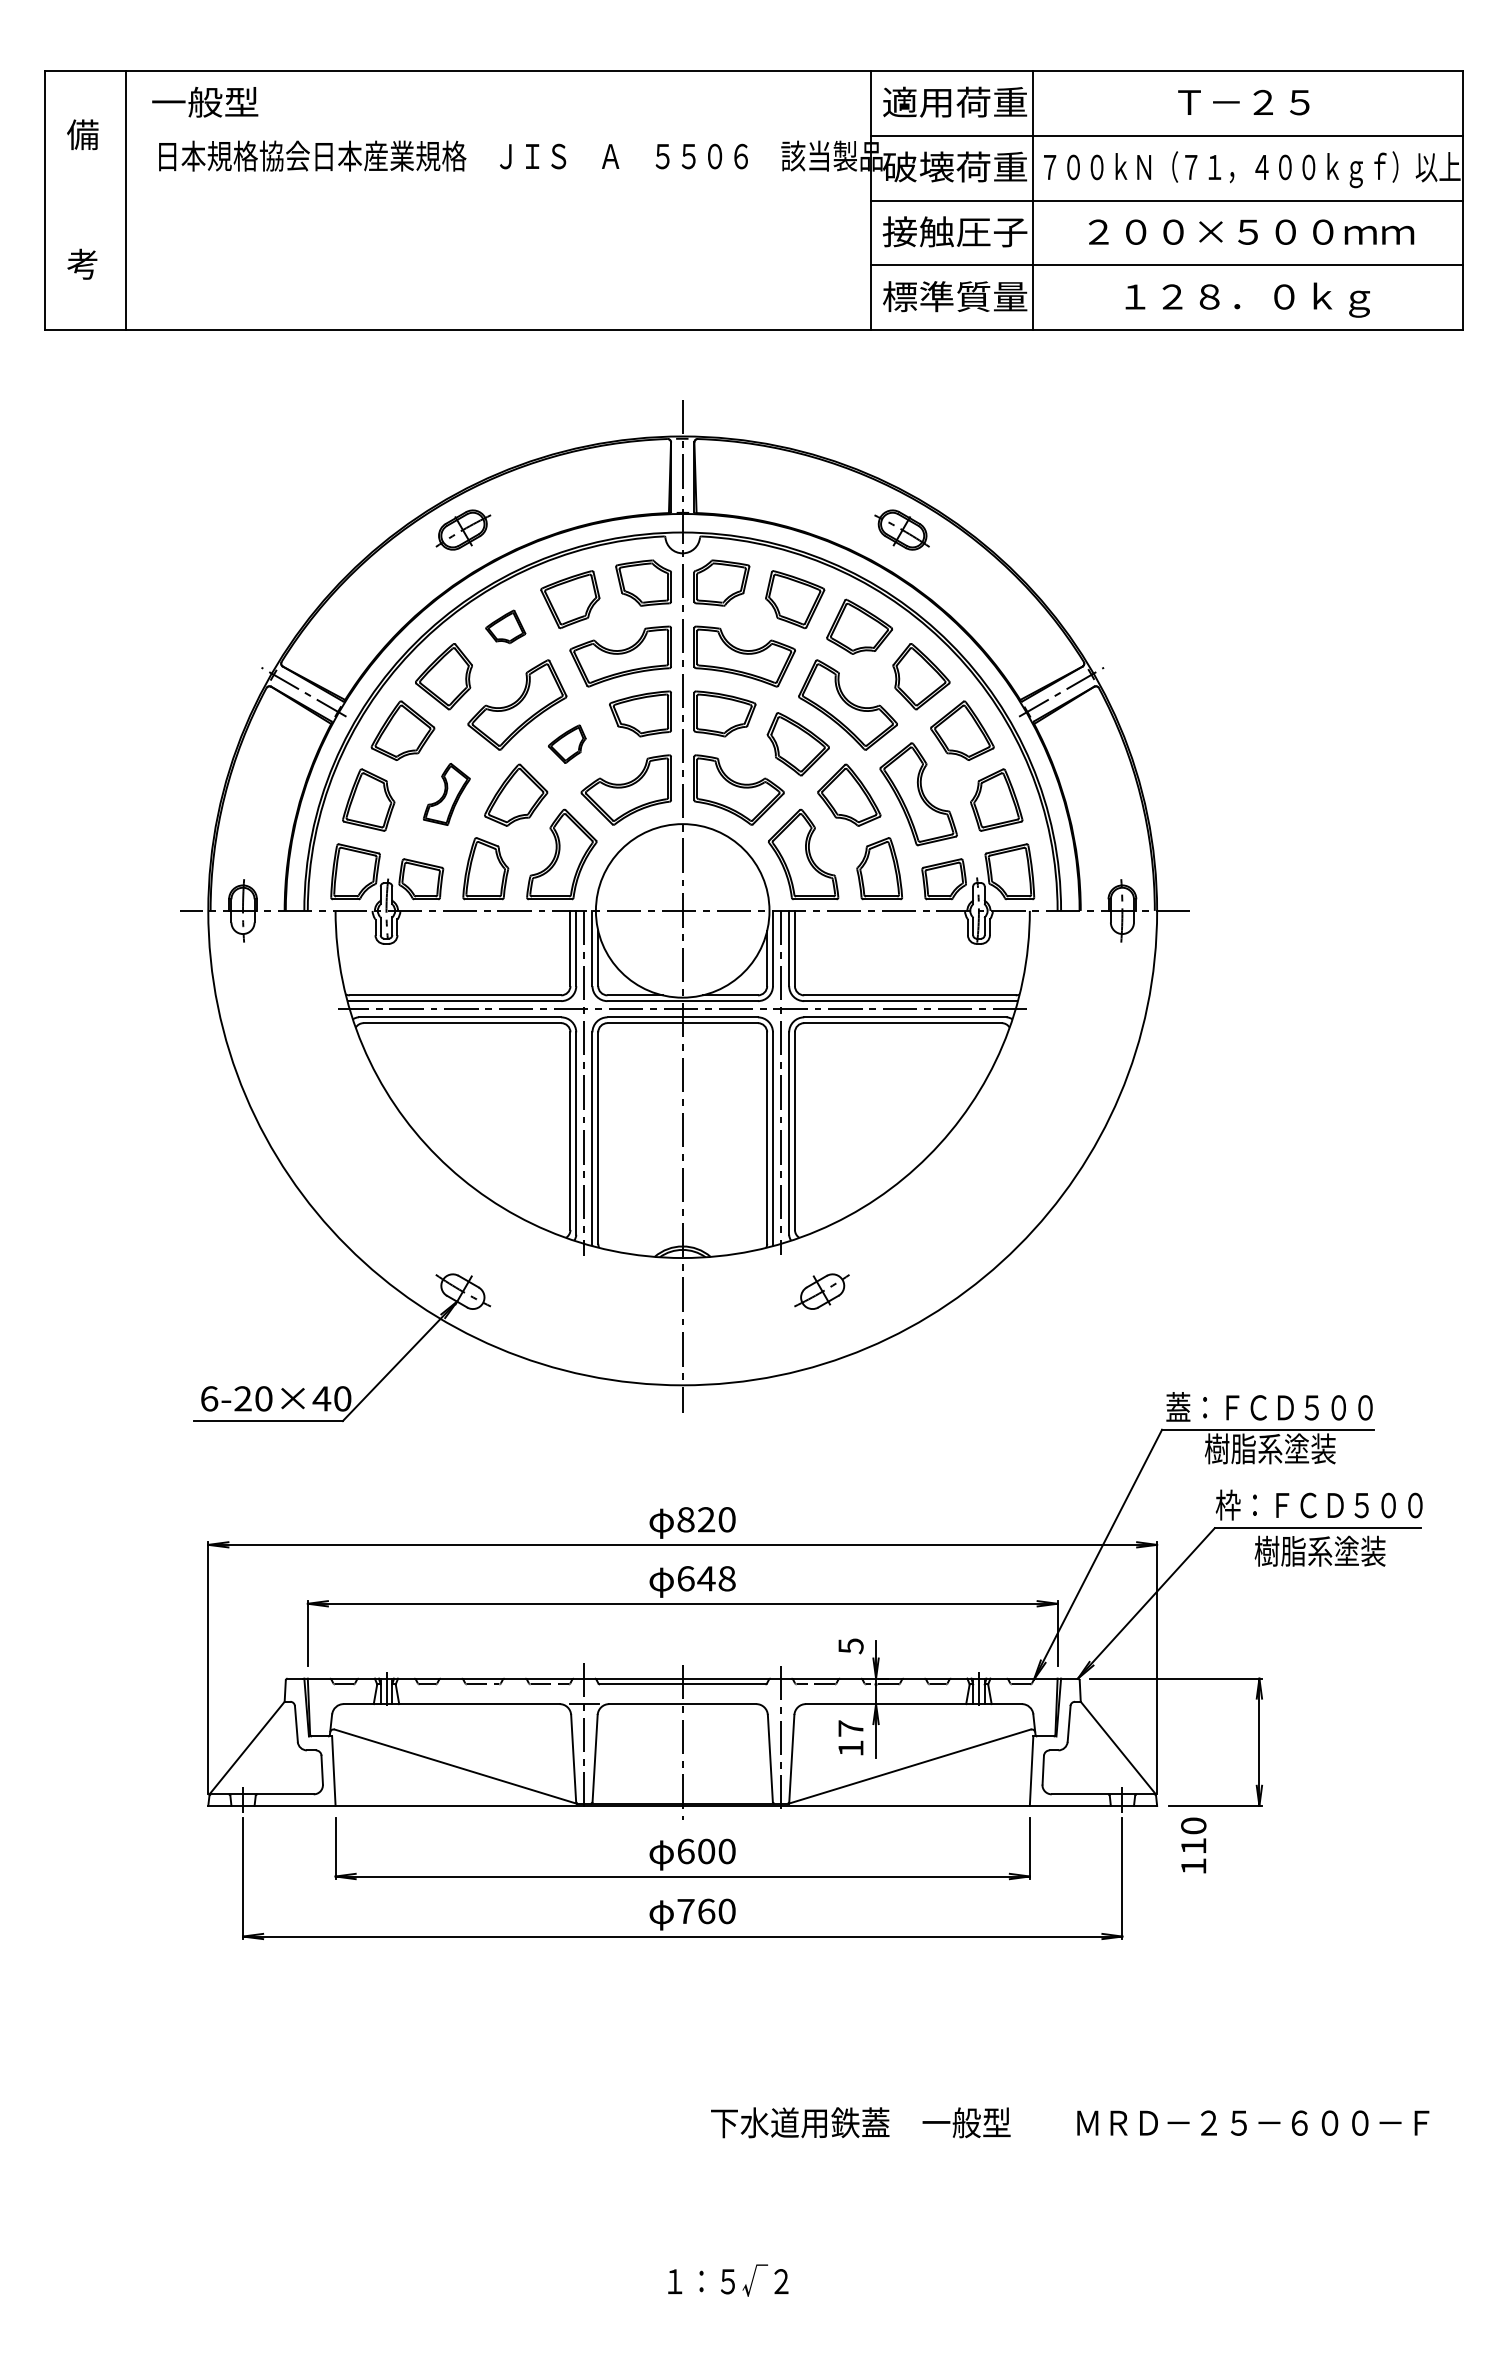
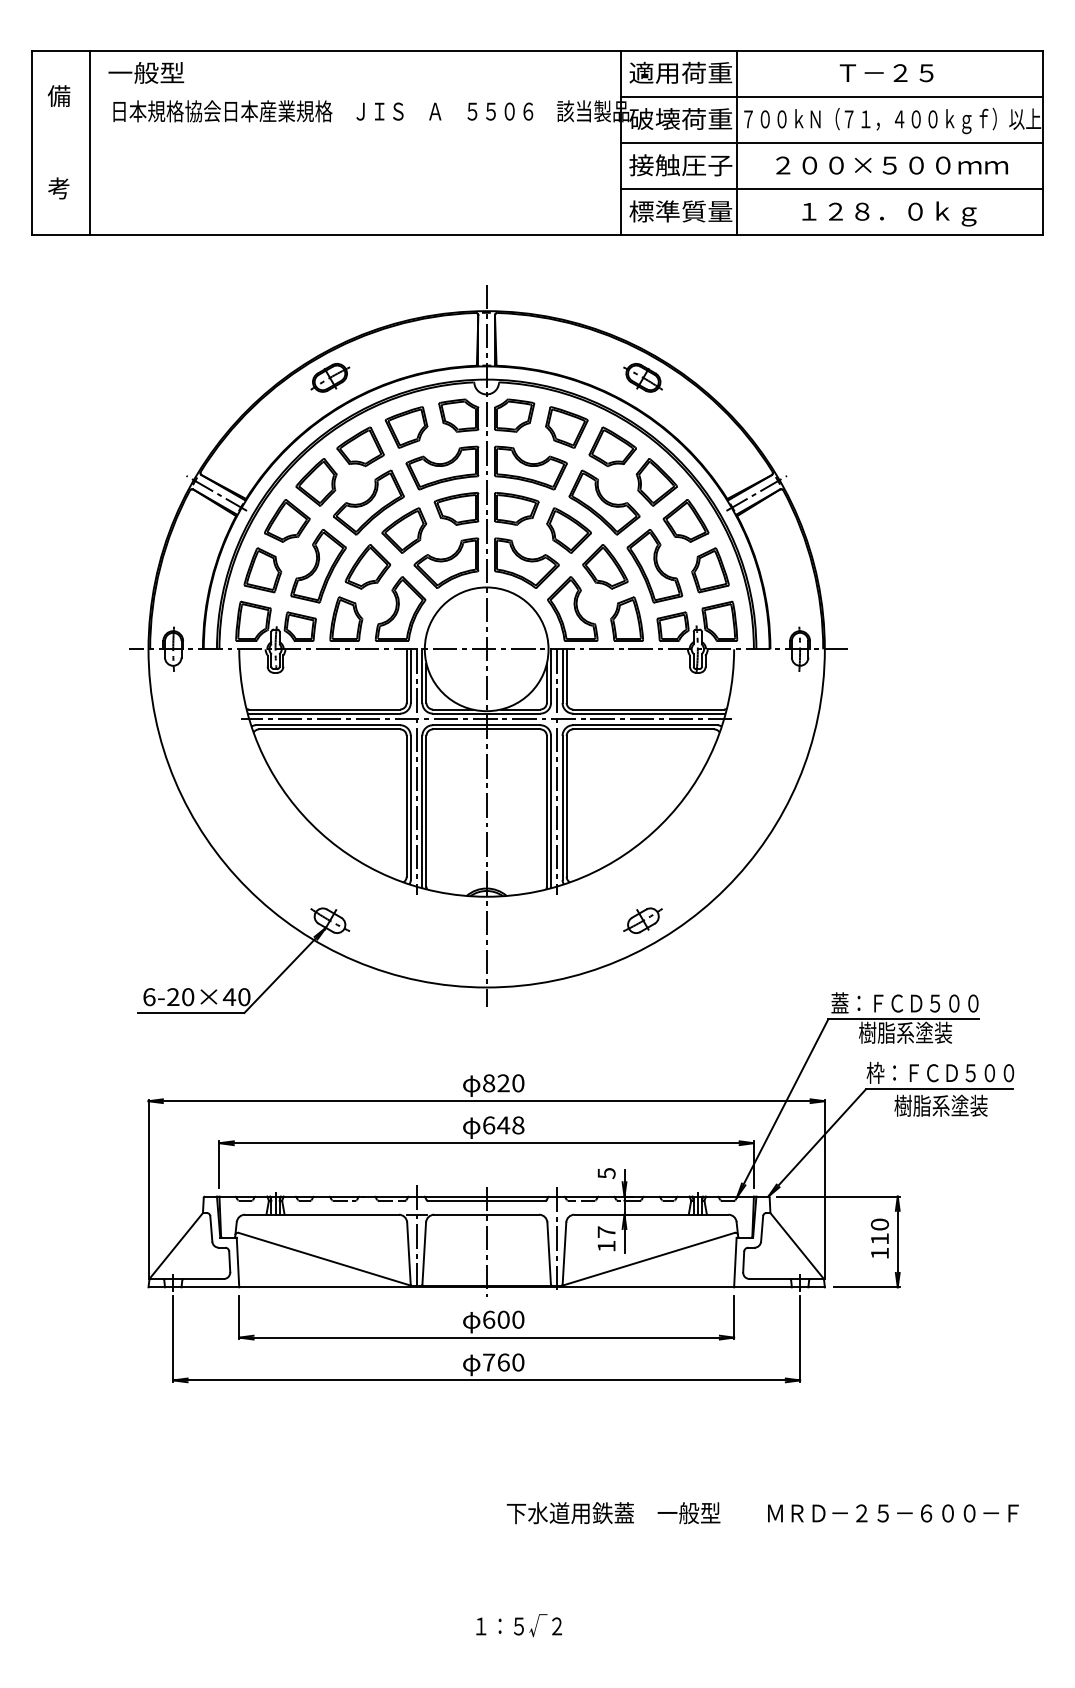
part: (505, 626) -> (360, 446), size x1.67
part: (567, 744) -> (404, 530), size x1.67
part: (446, 794) -> (318, 566), size x1.67
part: (821, 1291) -> (642, 920), moved
text: (1193, 1845) -> (879, 1238), moved

